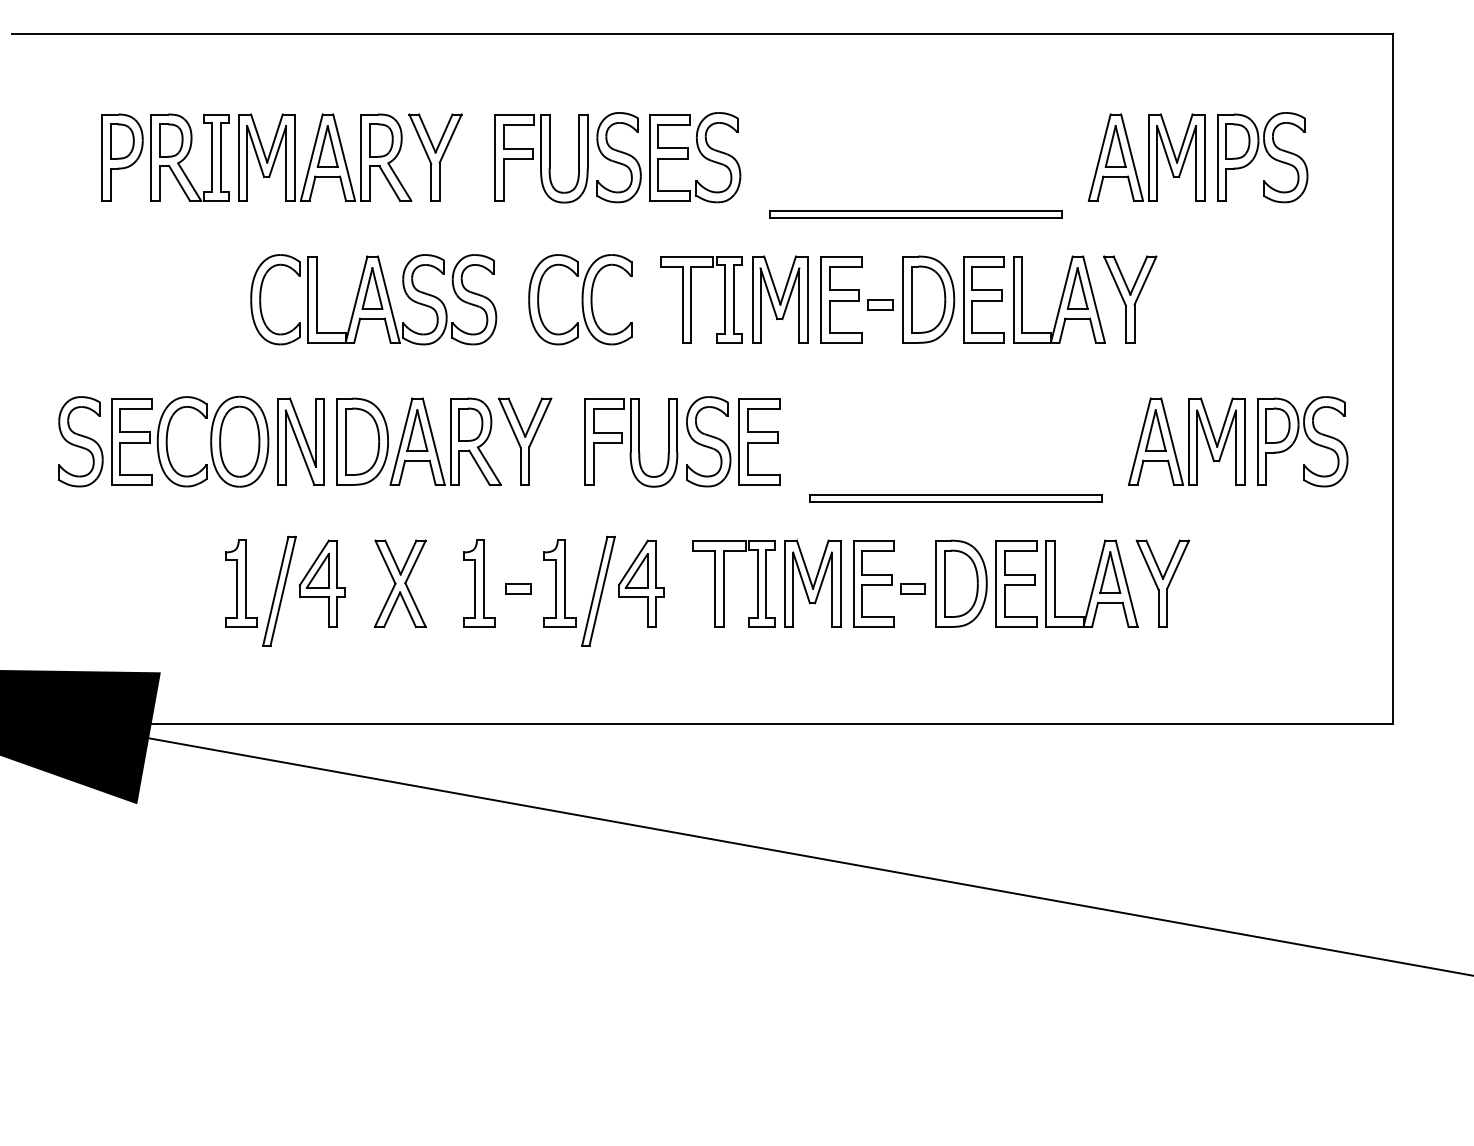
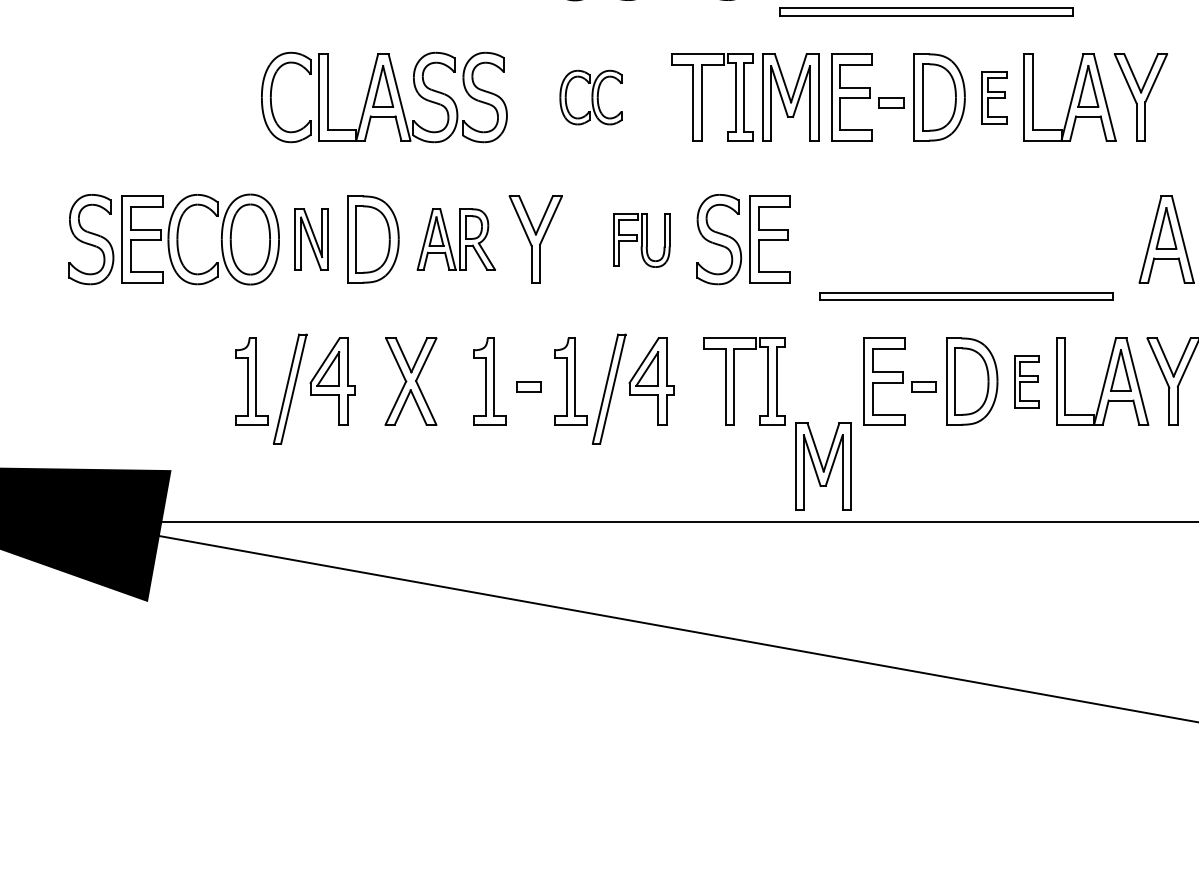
part: (580, 299) -> (591, 97), size x0.6
part: (983, 299) -> (994, 97), size x0.6
part: (300, 441) -> (311, 239), size x0.7
part: (445, 441) -> (456, 239), size x0.7
part: (631, 442) -> (642, 240), size x0.6
part: (812, 583) -> (823, 466), moved
part: (1016, 583) -> (1027, 381), size x0.6

